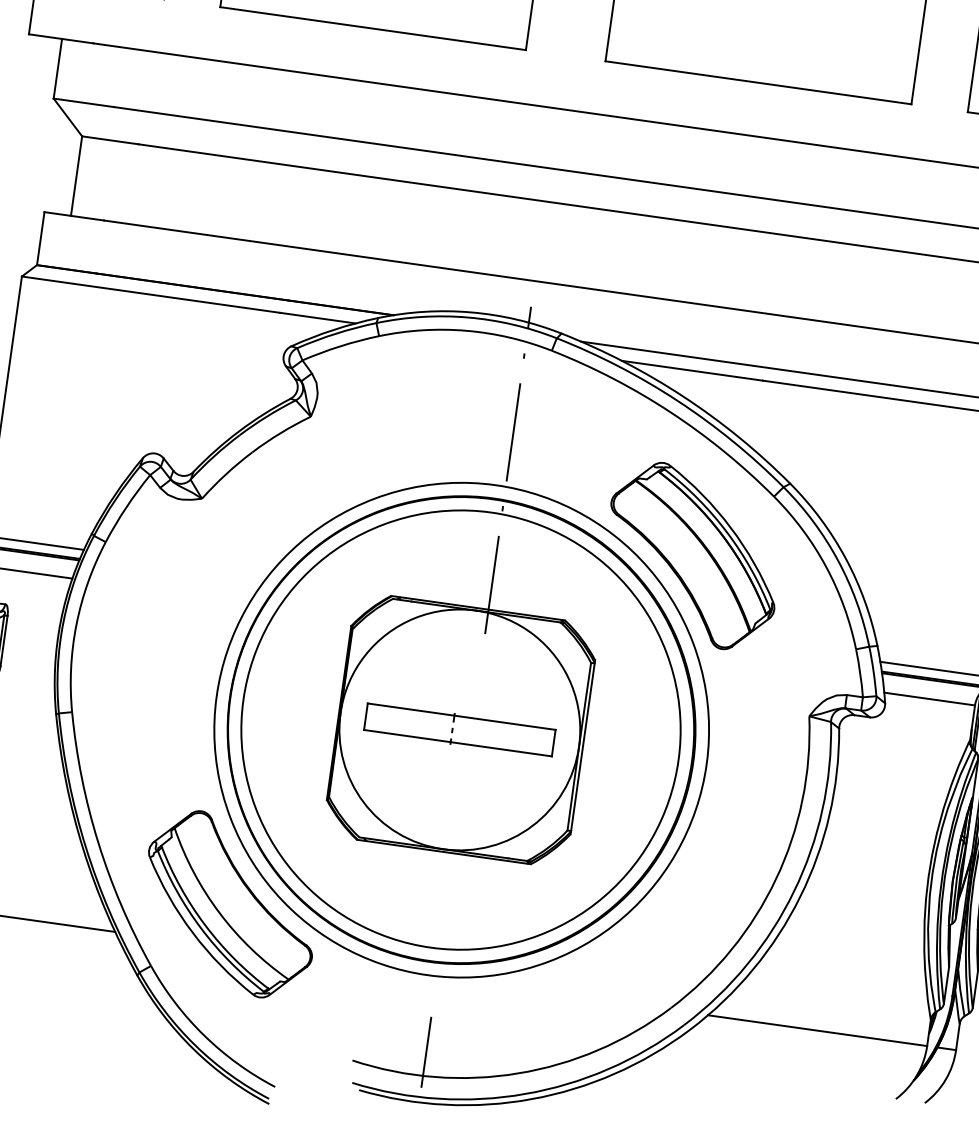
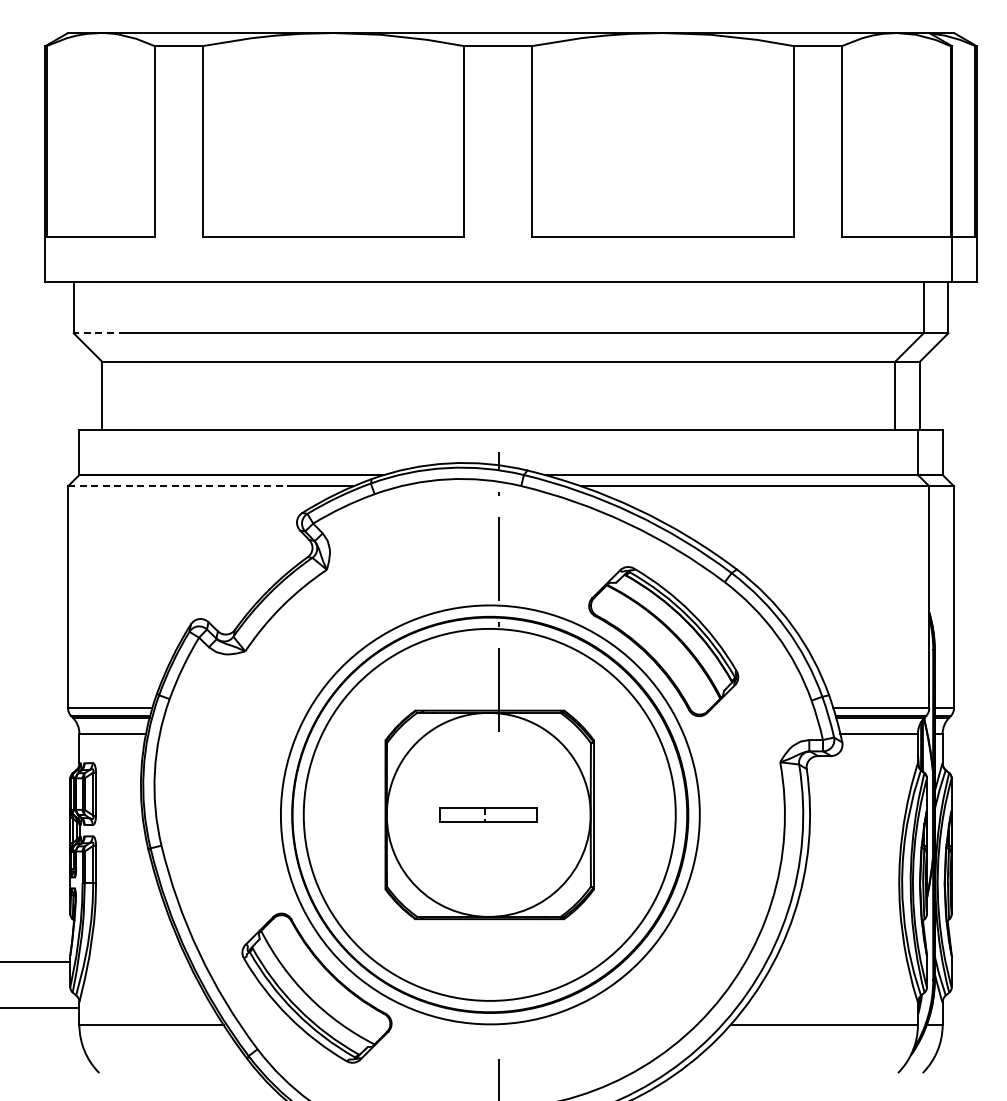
line: (83, 103) -> (99, 333), solid -> dashed
line: (152, 295) -> (179, 486), solid -> dashed
part: (459, 729) -> (488, 814), size x0.6

